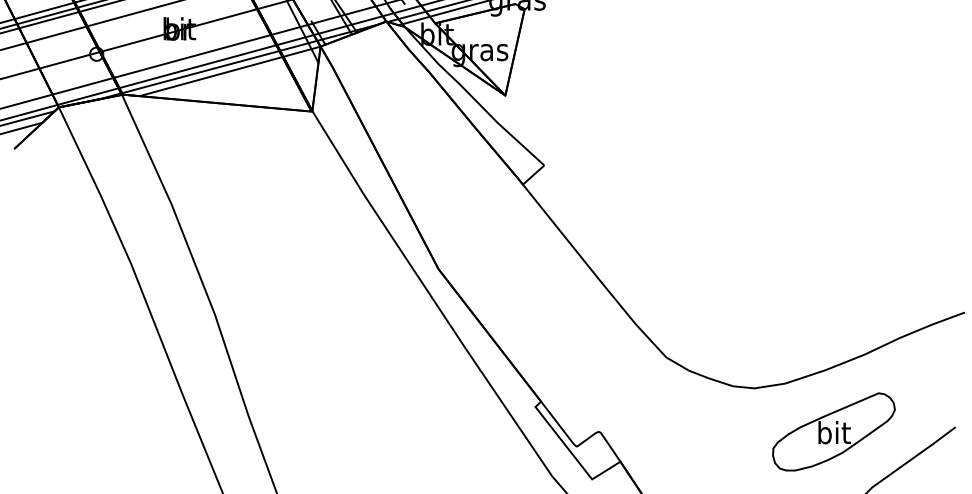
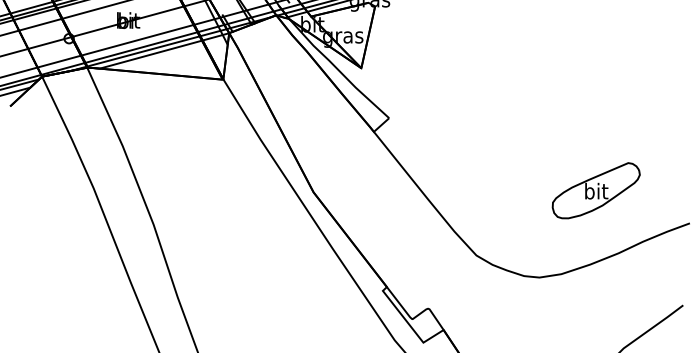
part: (832, 431) -> (595, 190), moved

